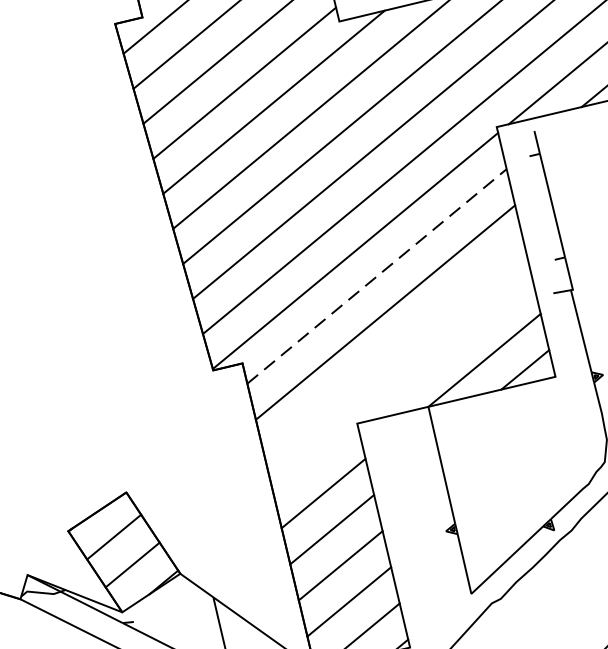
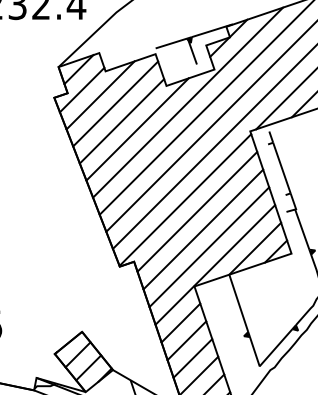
line: (377, 275) -> (197, 211), dashed -> solid
line: (394, 349) -> (209, 247), added
line: (403, 384) -> (215, 264), added

